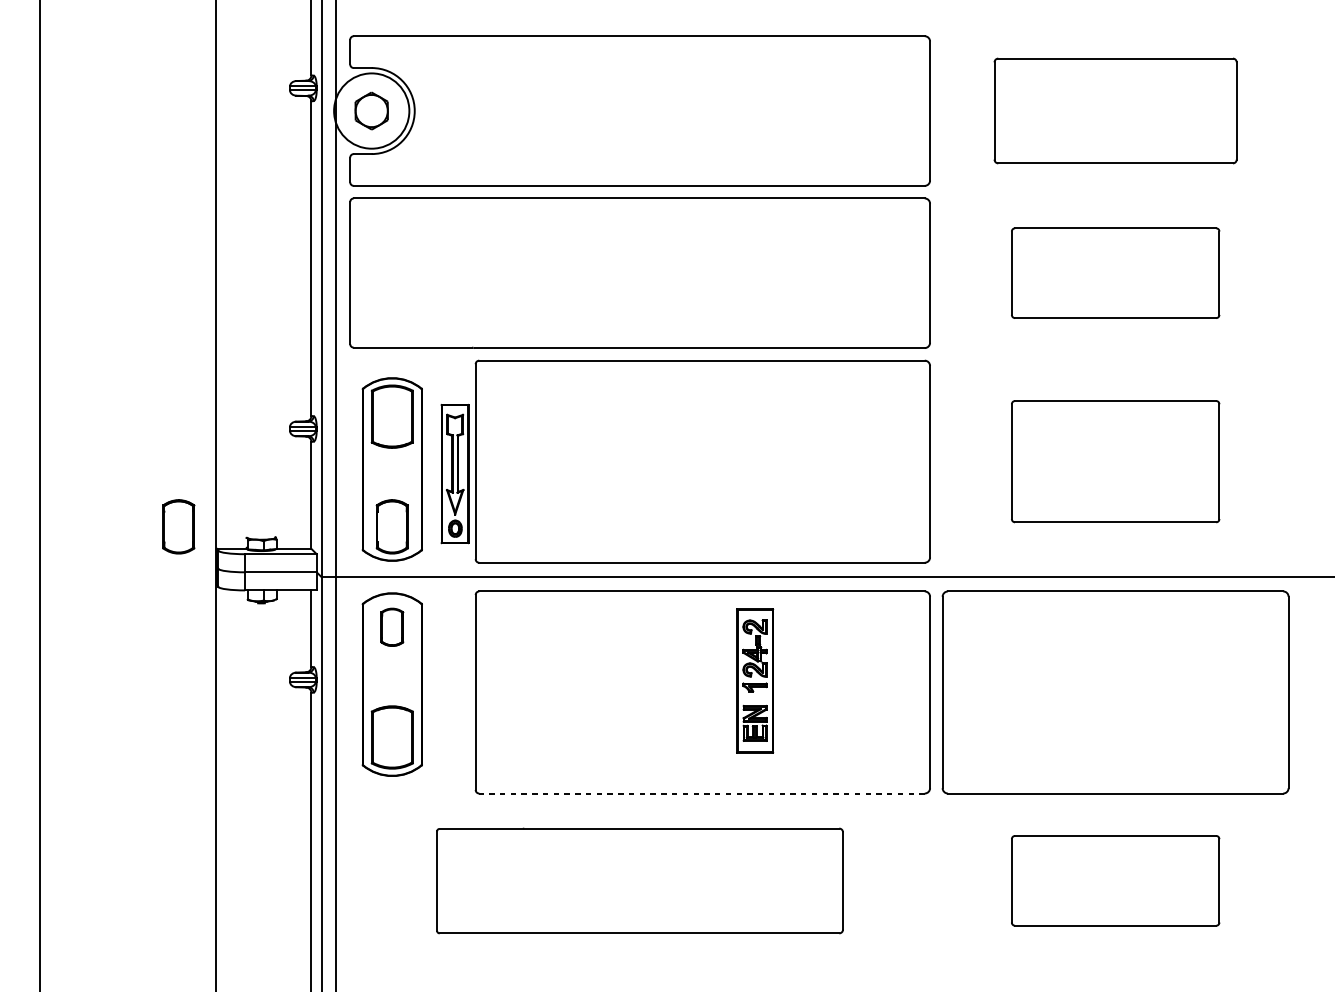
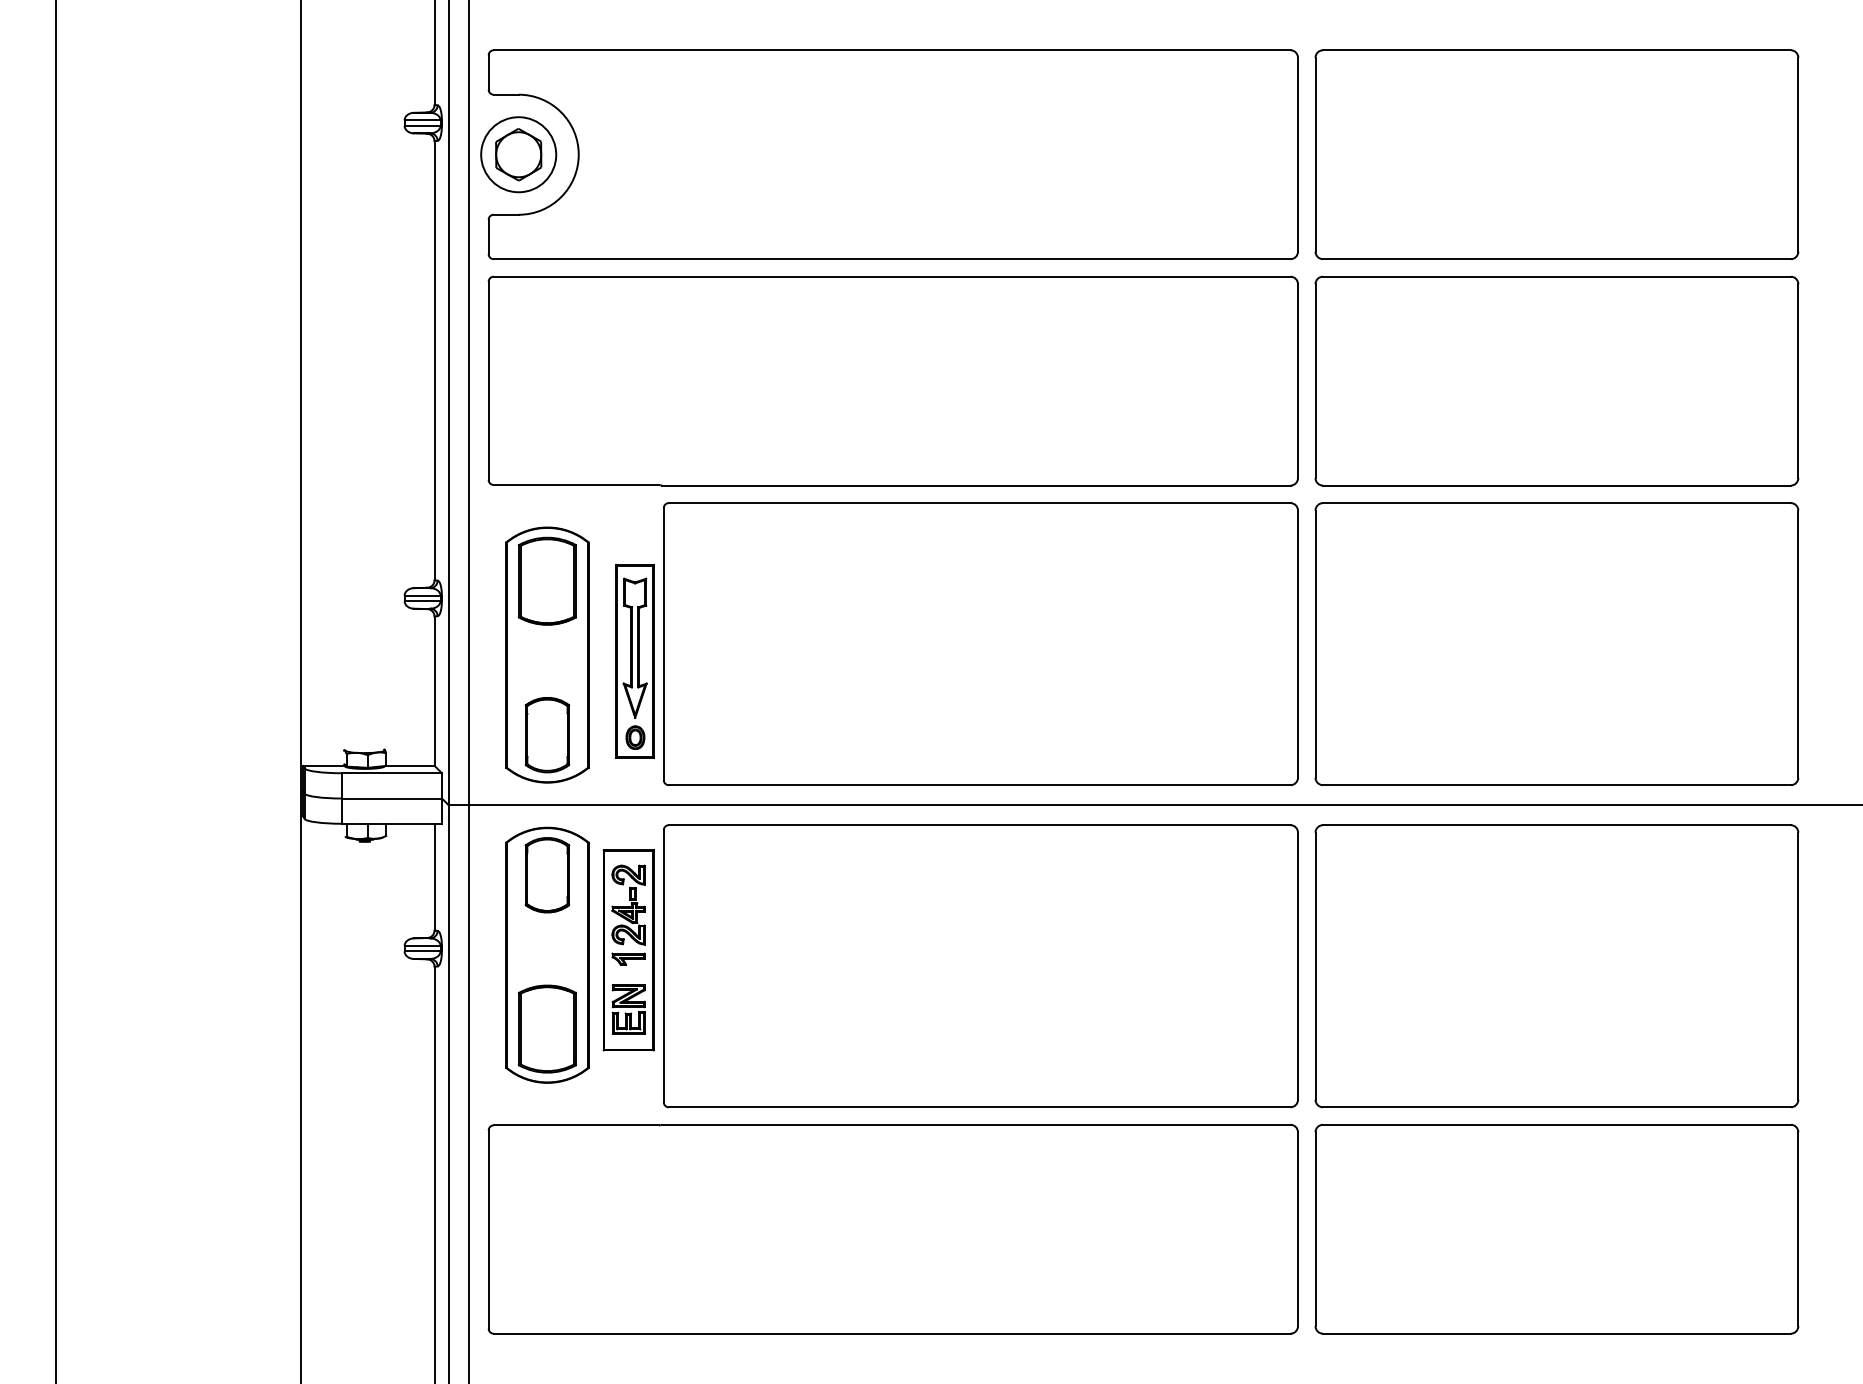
circle: (371, 110) -> (518, 154), size x0.71
part: (1115, 110) -> (1556, 154), size x1.43
part: (1115, 272) -> (1556, 380), size x1.67
part: (1115, 461) -> (1556, 643), size x1.67
part: (178, 527) -> (249, 735), removed
part: (392, 627) -> (547, 875), size x1.43
part: (754, 681) -> (628, 950), moved
line: (701, 793) -> (979, 1107), dashed -> solid
part: (1115, 880) -> (1556, 1228), size x1.67
part: (639, 881) -> (892, 1229), size x1.43

